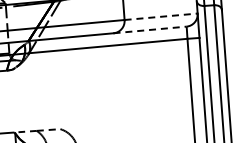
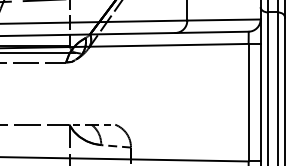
line: (160, 17) -> (223, 20), dashed -> solid
line: (149, 30) -> (211, 32), dashed -> solid

